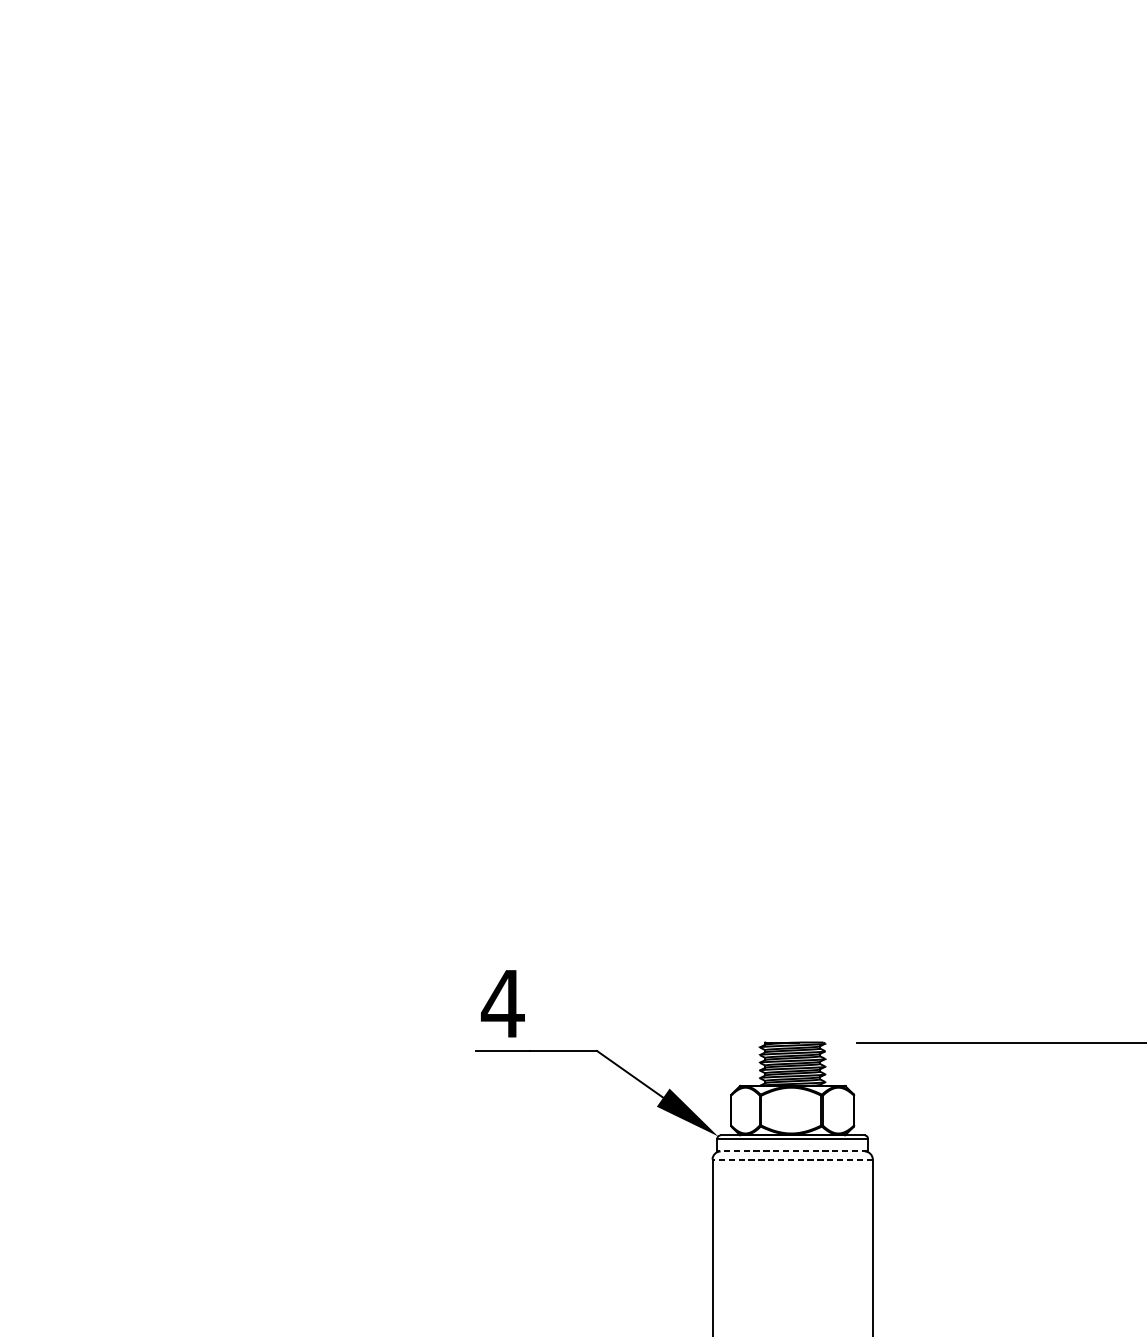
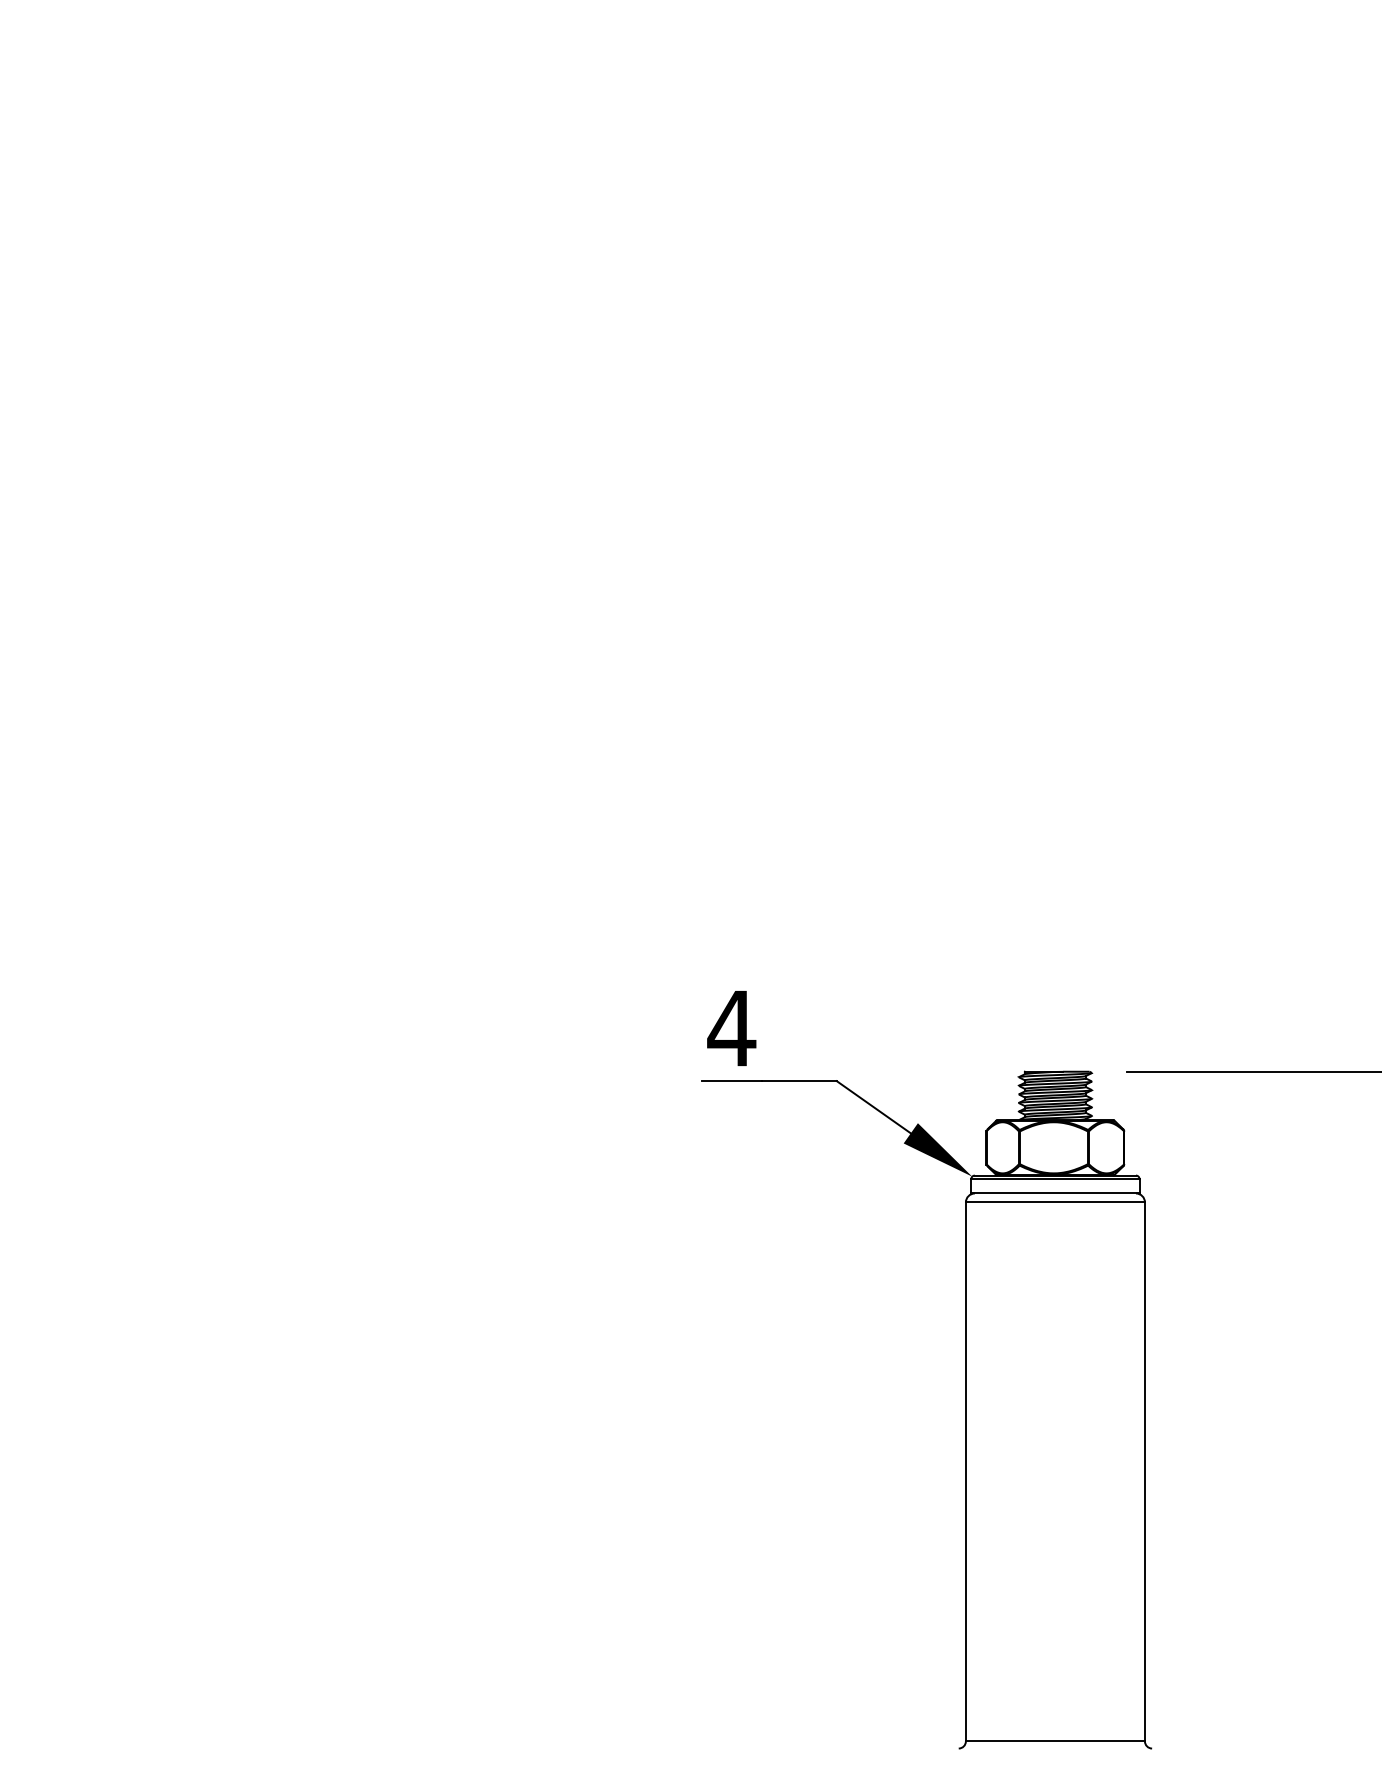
line: (791, 1151) -> (1054, 1193), dashed -> solid
line: (792, 1159) -> (1055, 1202), dashed -> solid

